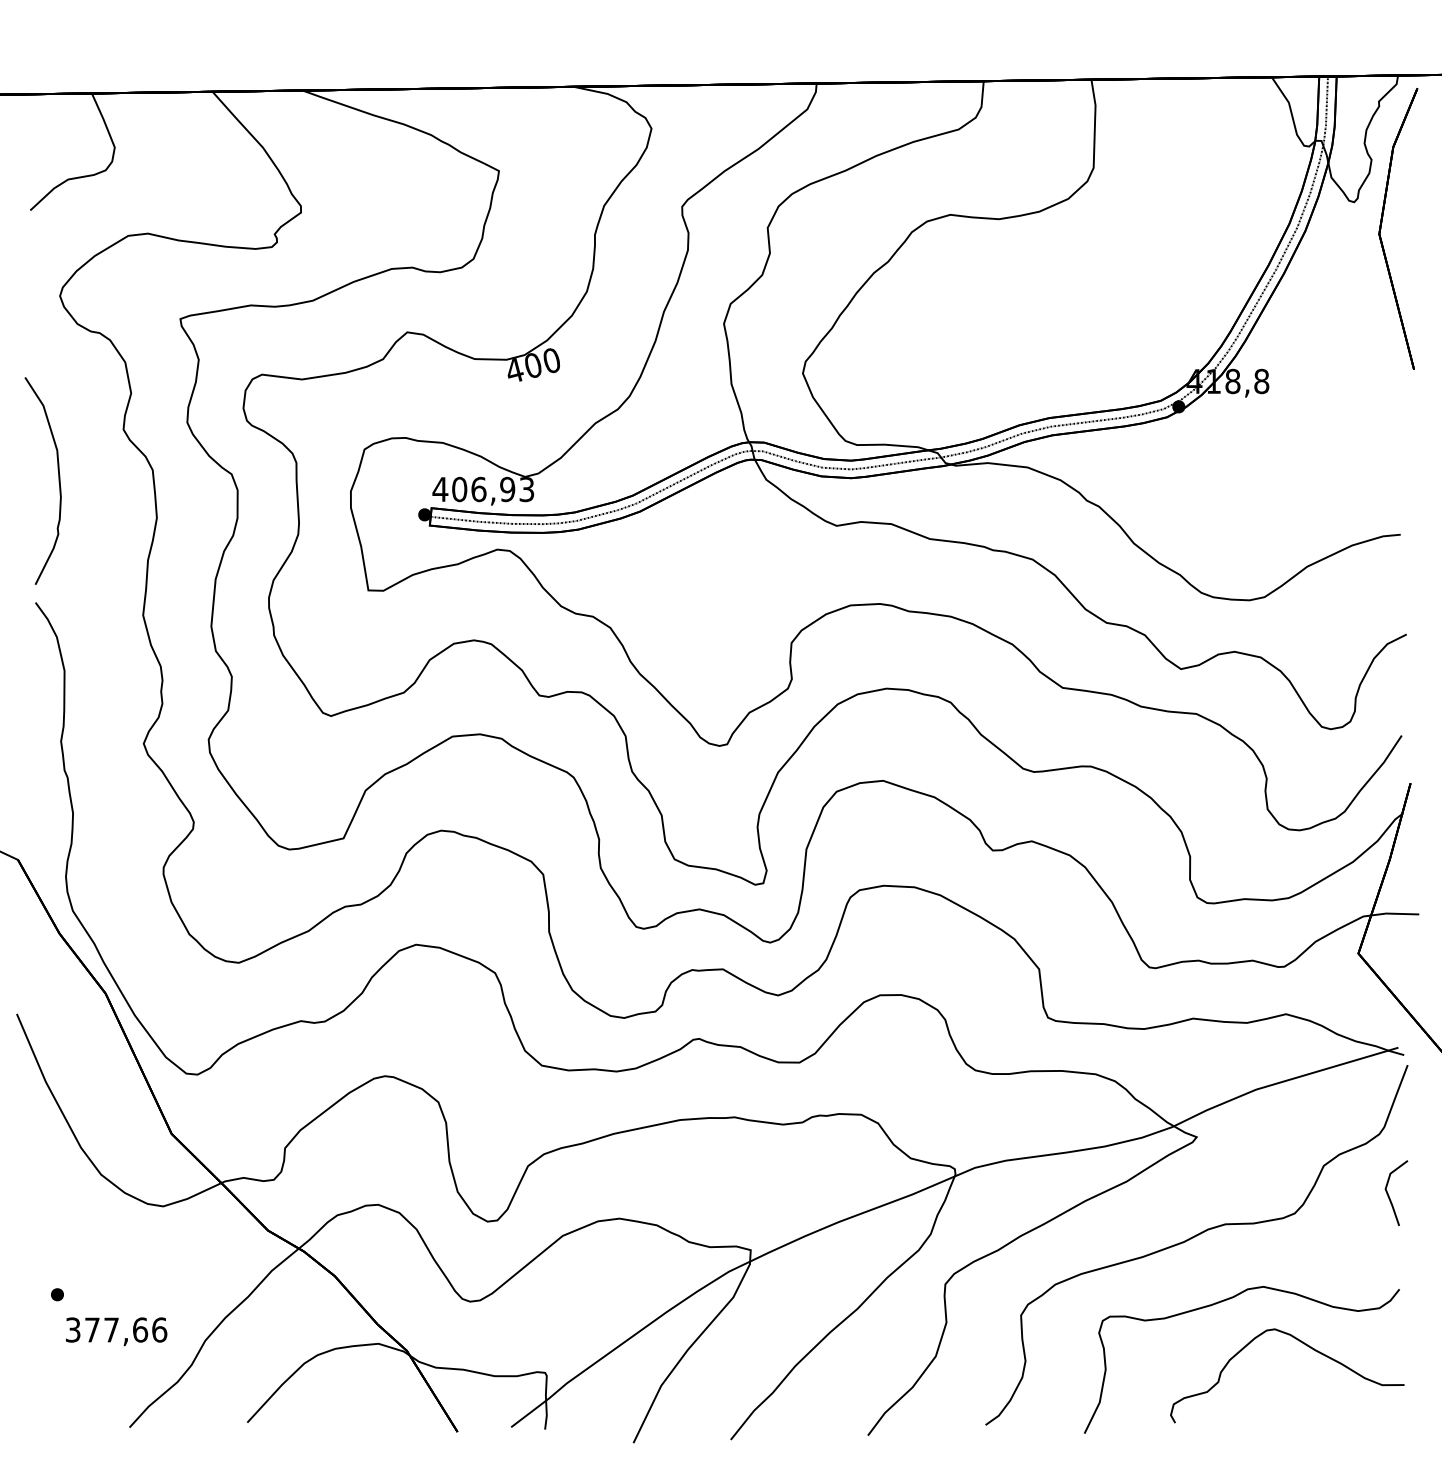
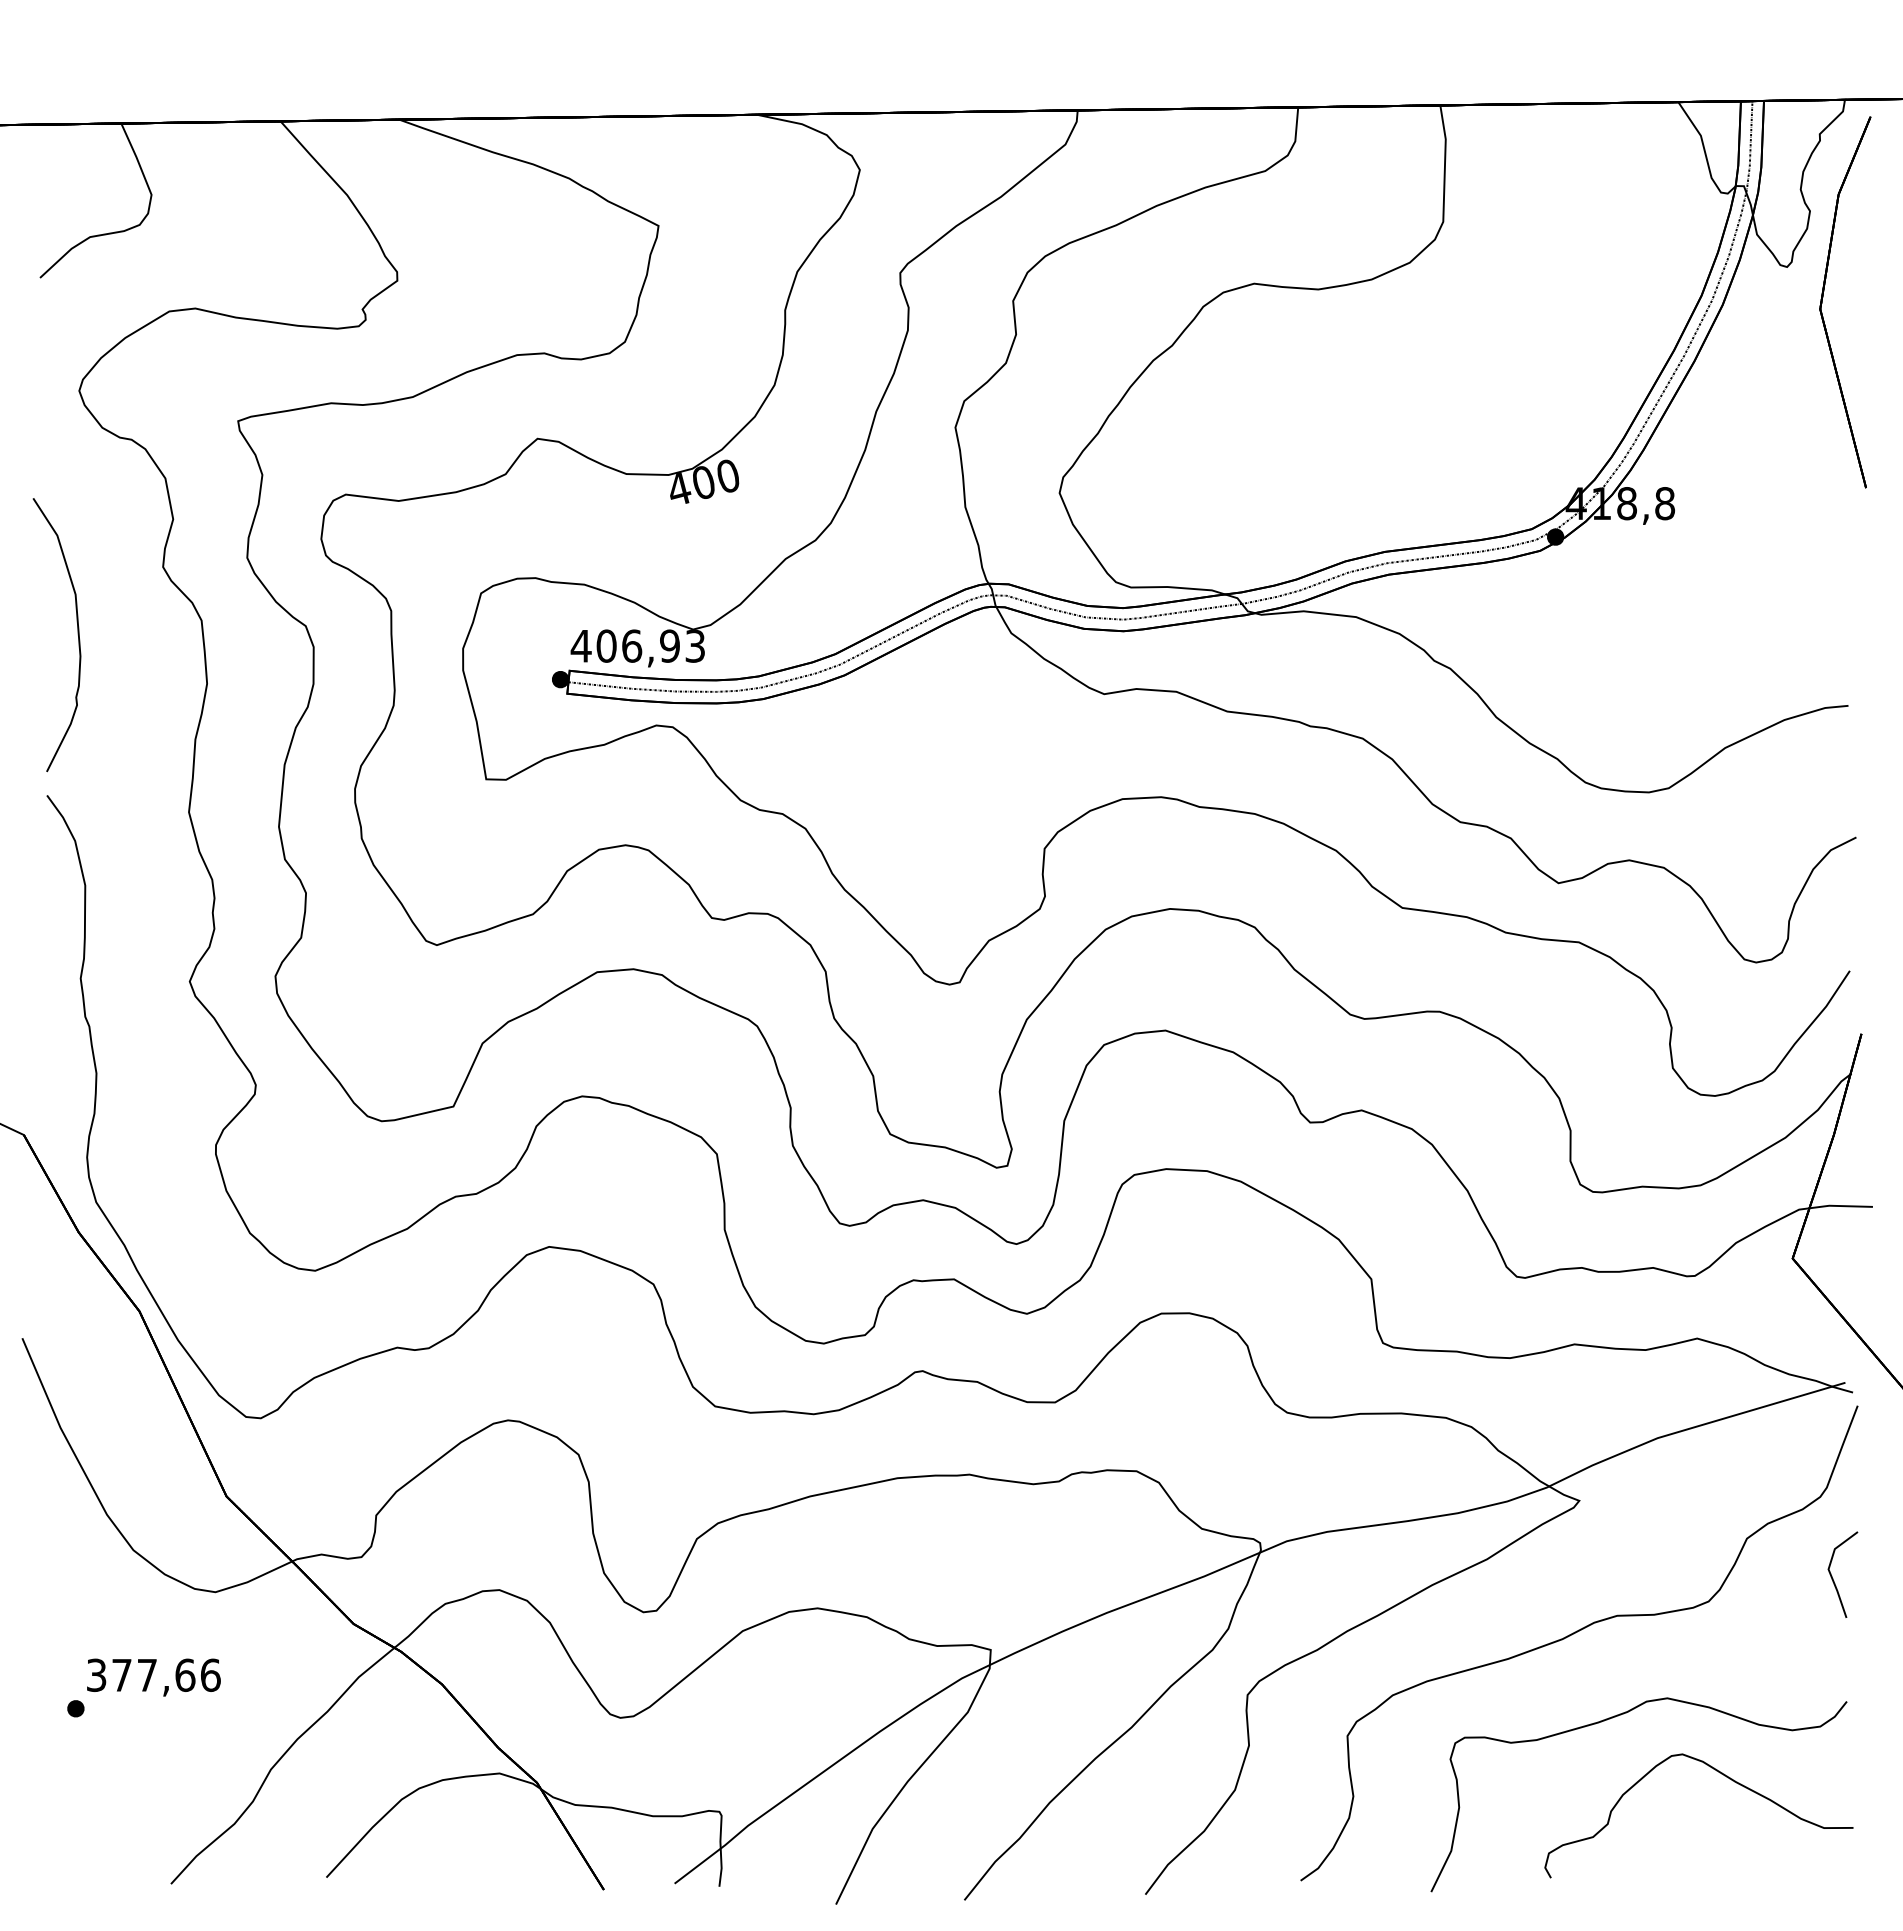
text: (116, 1331) -> (153, 1677), moved

